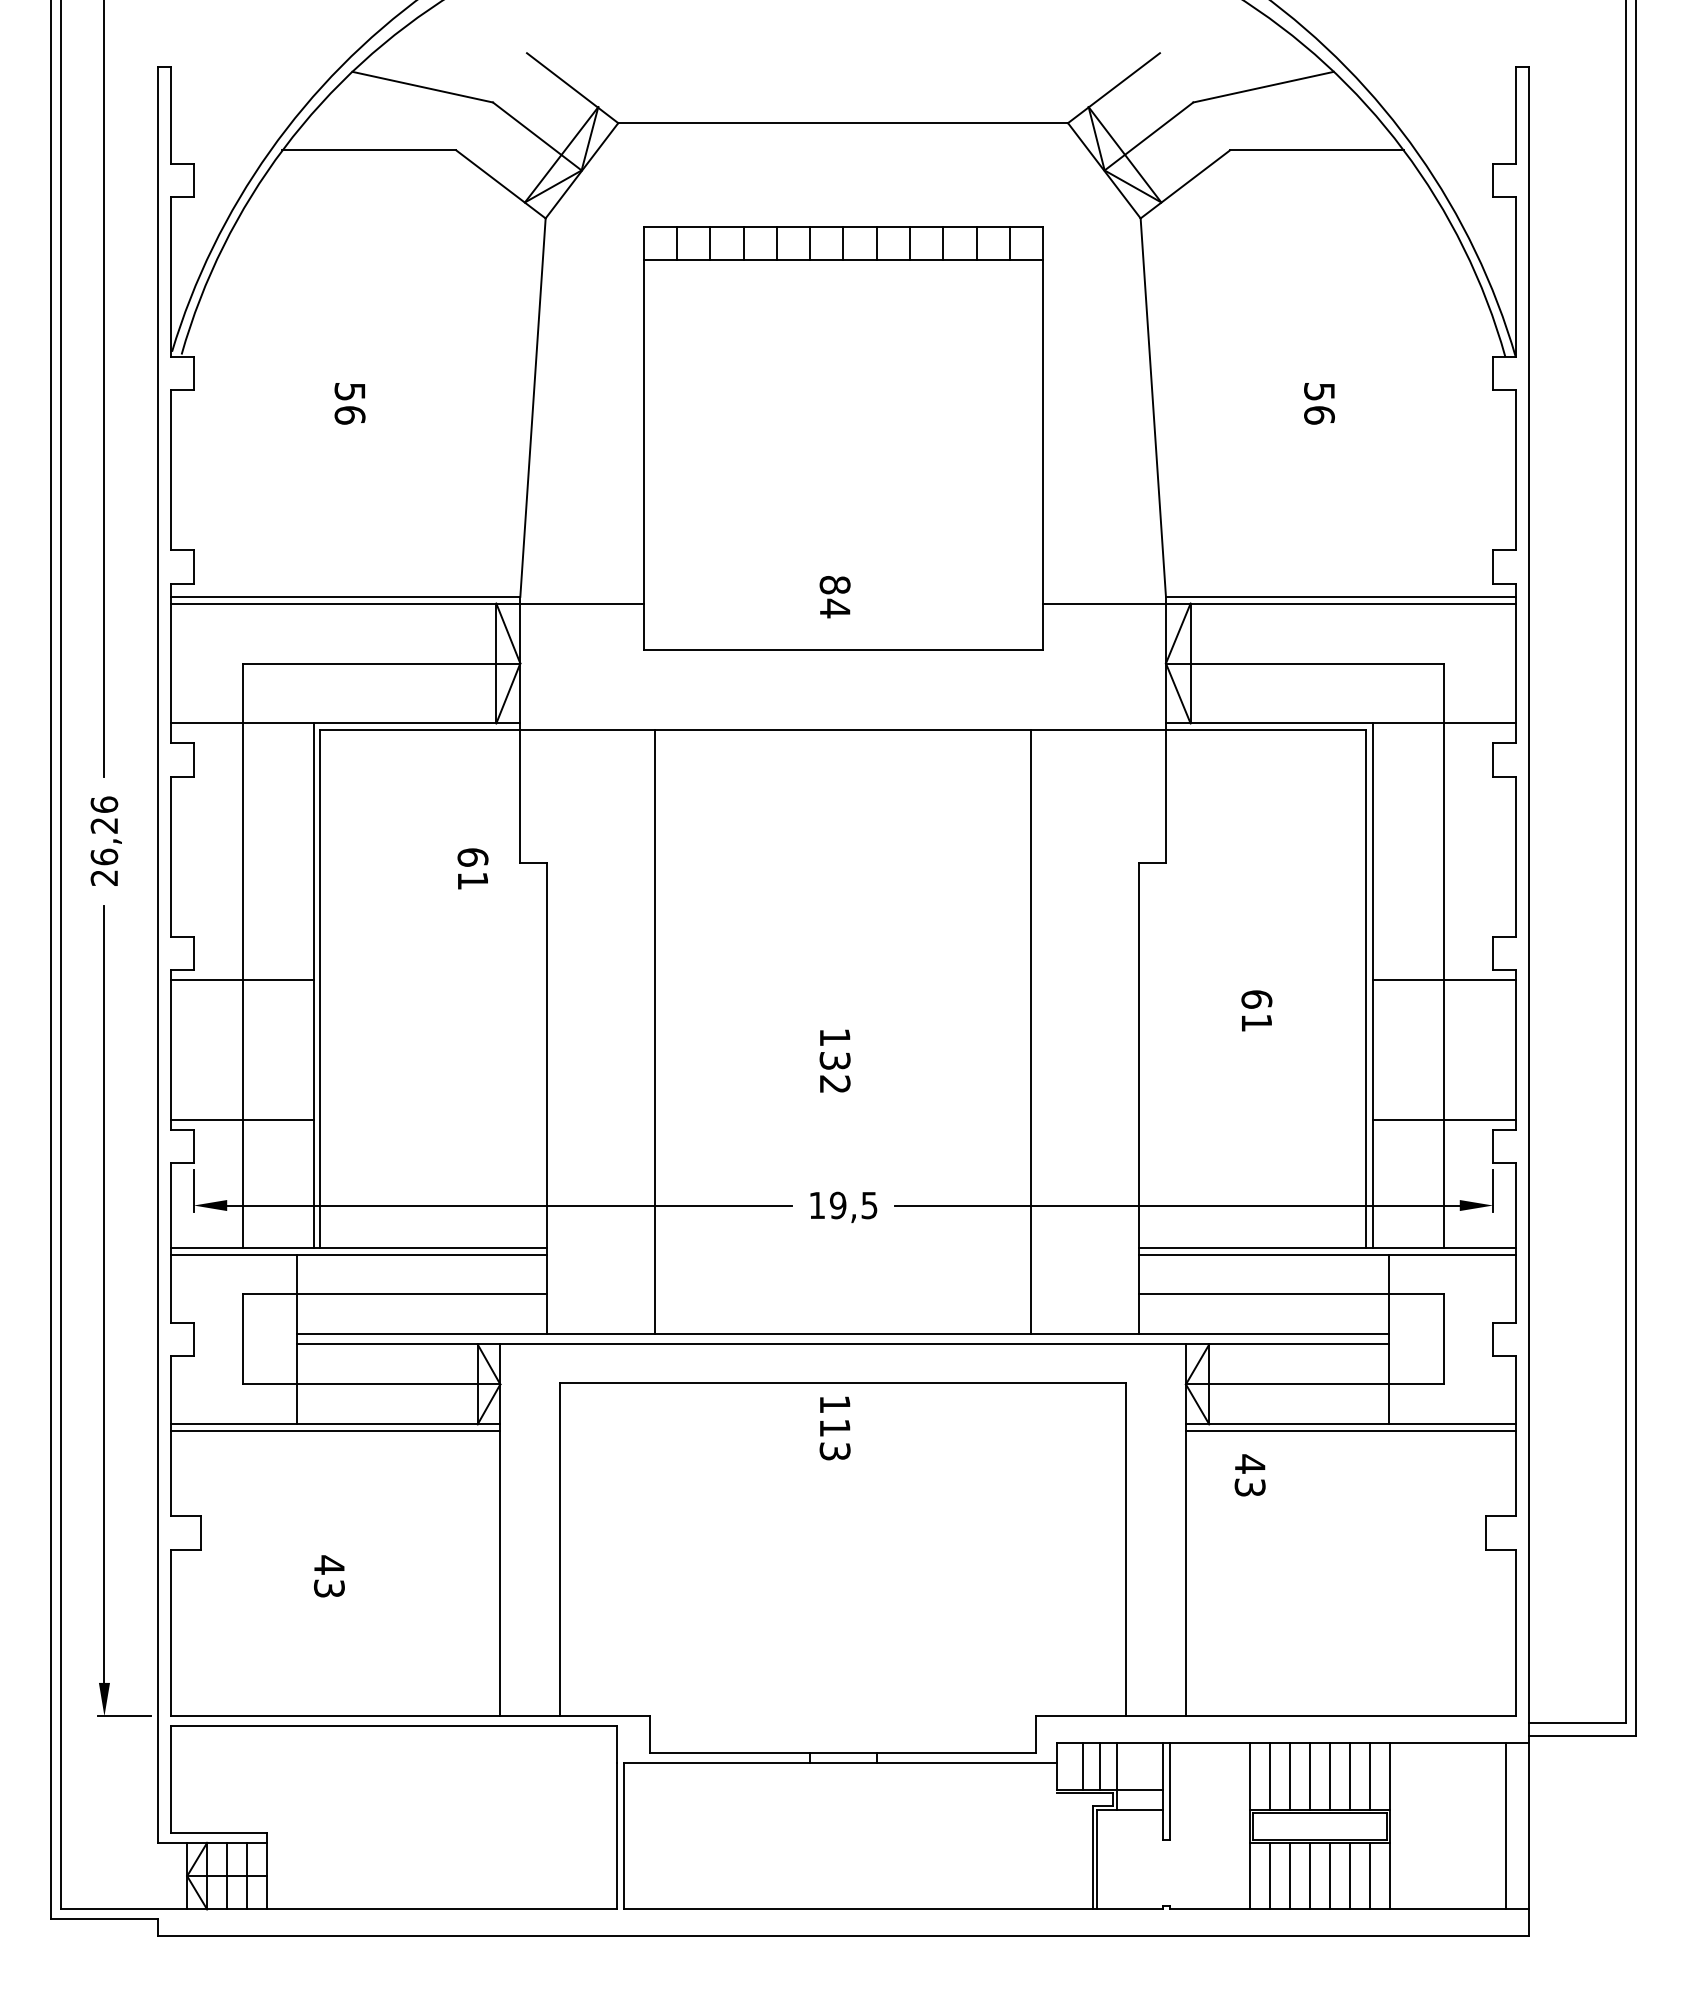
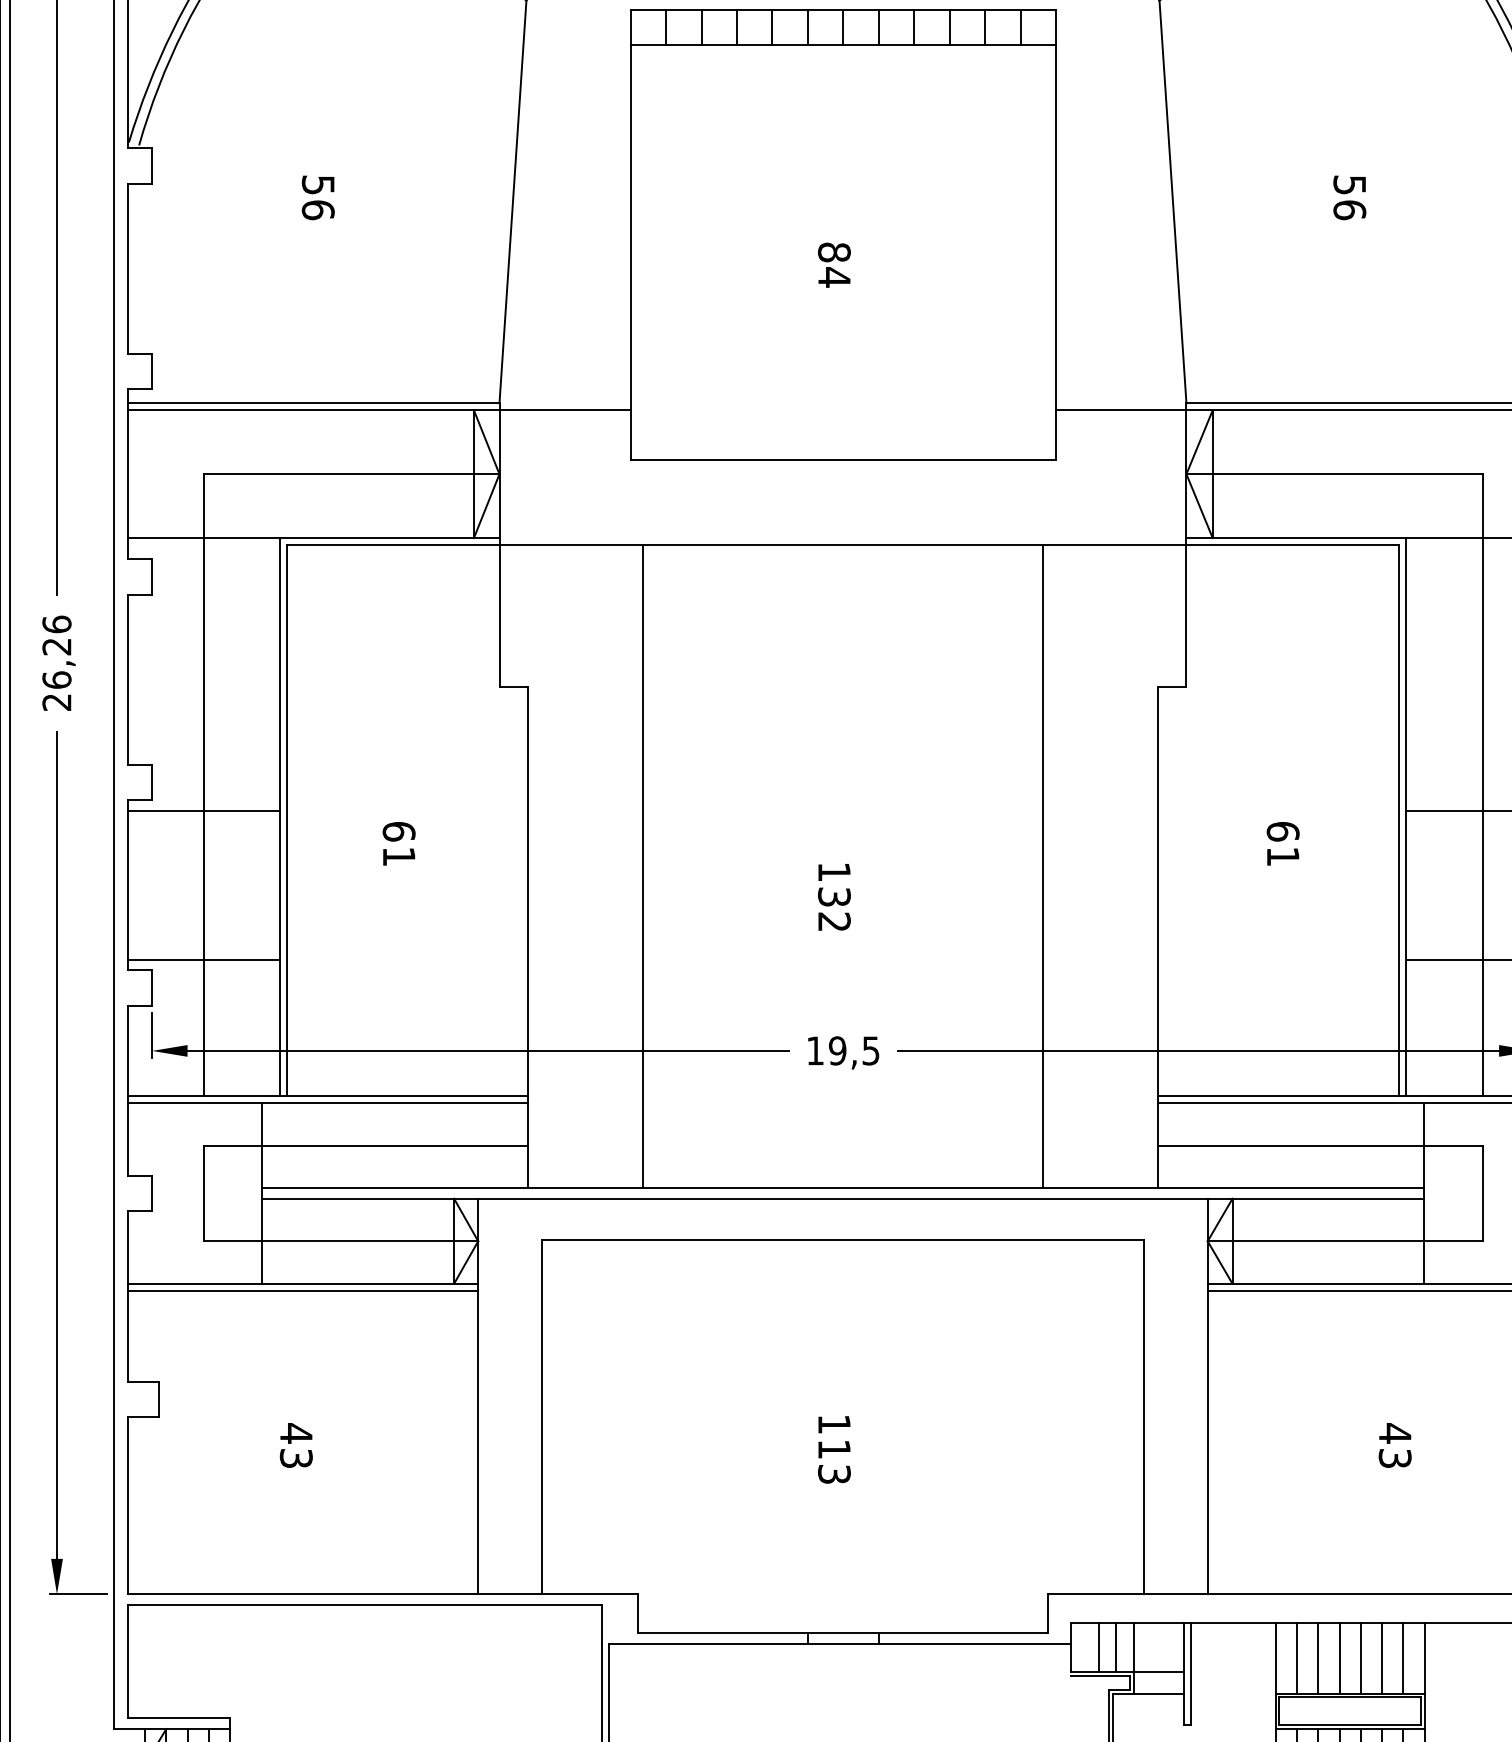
text: (834, 597) -> (833, 265), moved
text: (472, 868) -> (398, 843), moved
text: (834, 1428) -> (833, 1449), moved
text: (1249, 1475) -> (1394, 1445), moved

